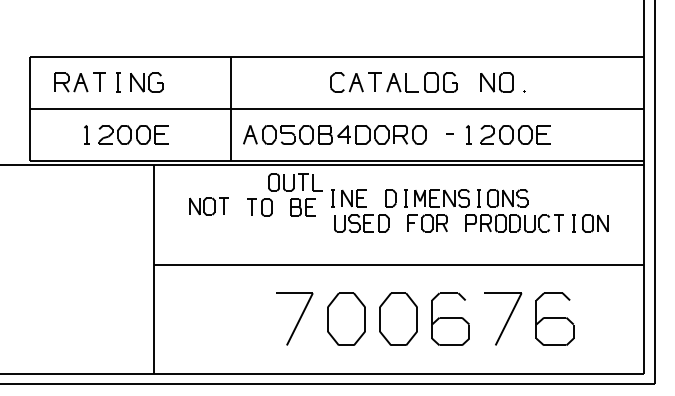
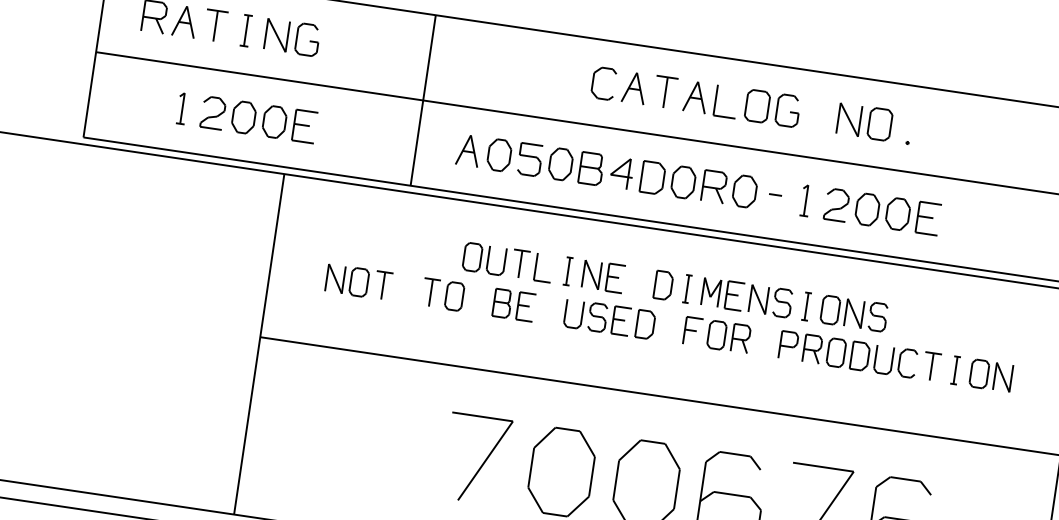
part: (334, 134) -> (606, 170), moved
part: (284, 194) -> (486, 279), moved
part: (208, 206) -> (357, 282), moved

